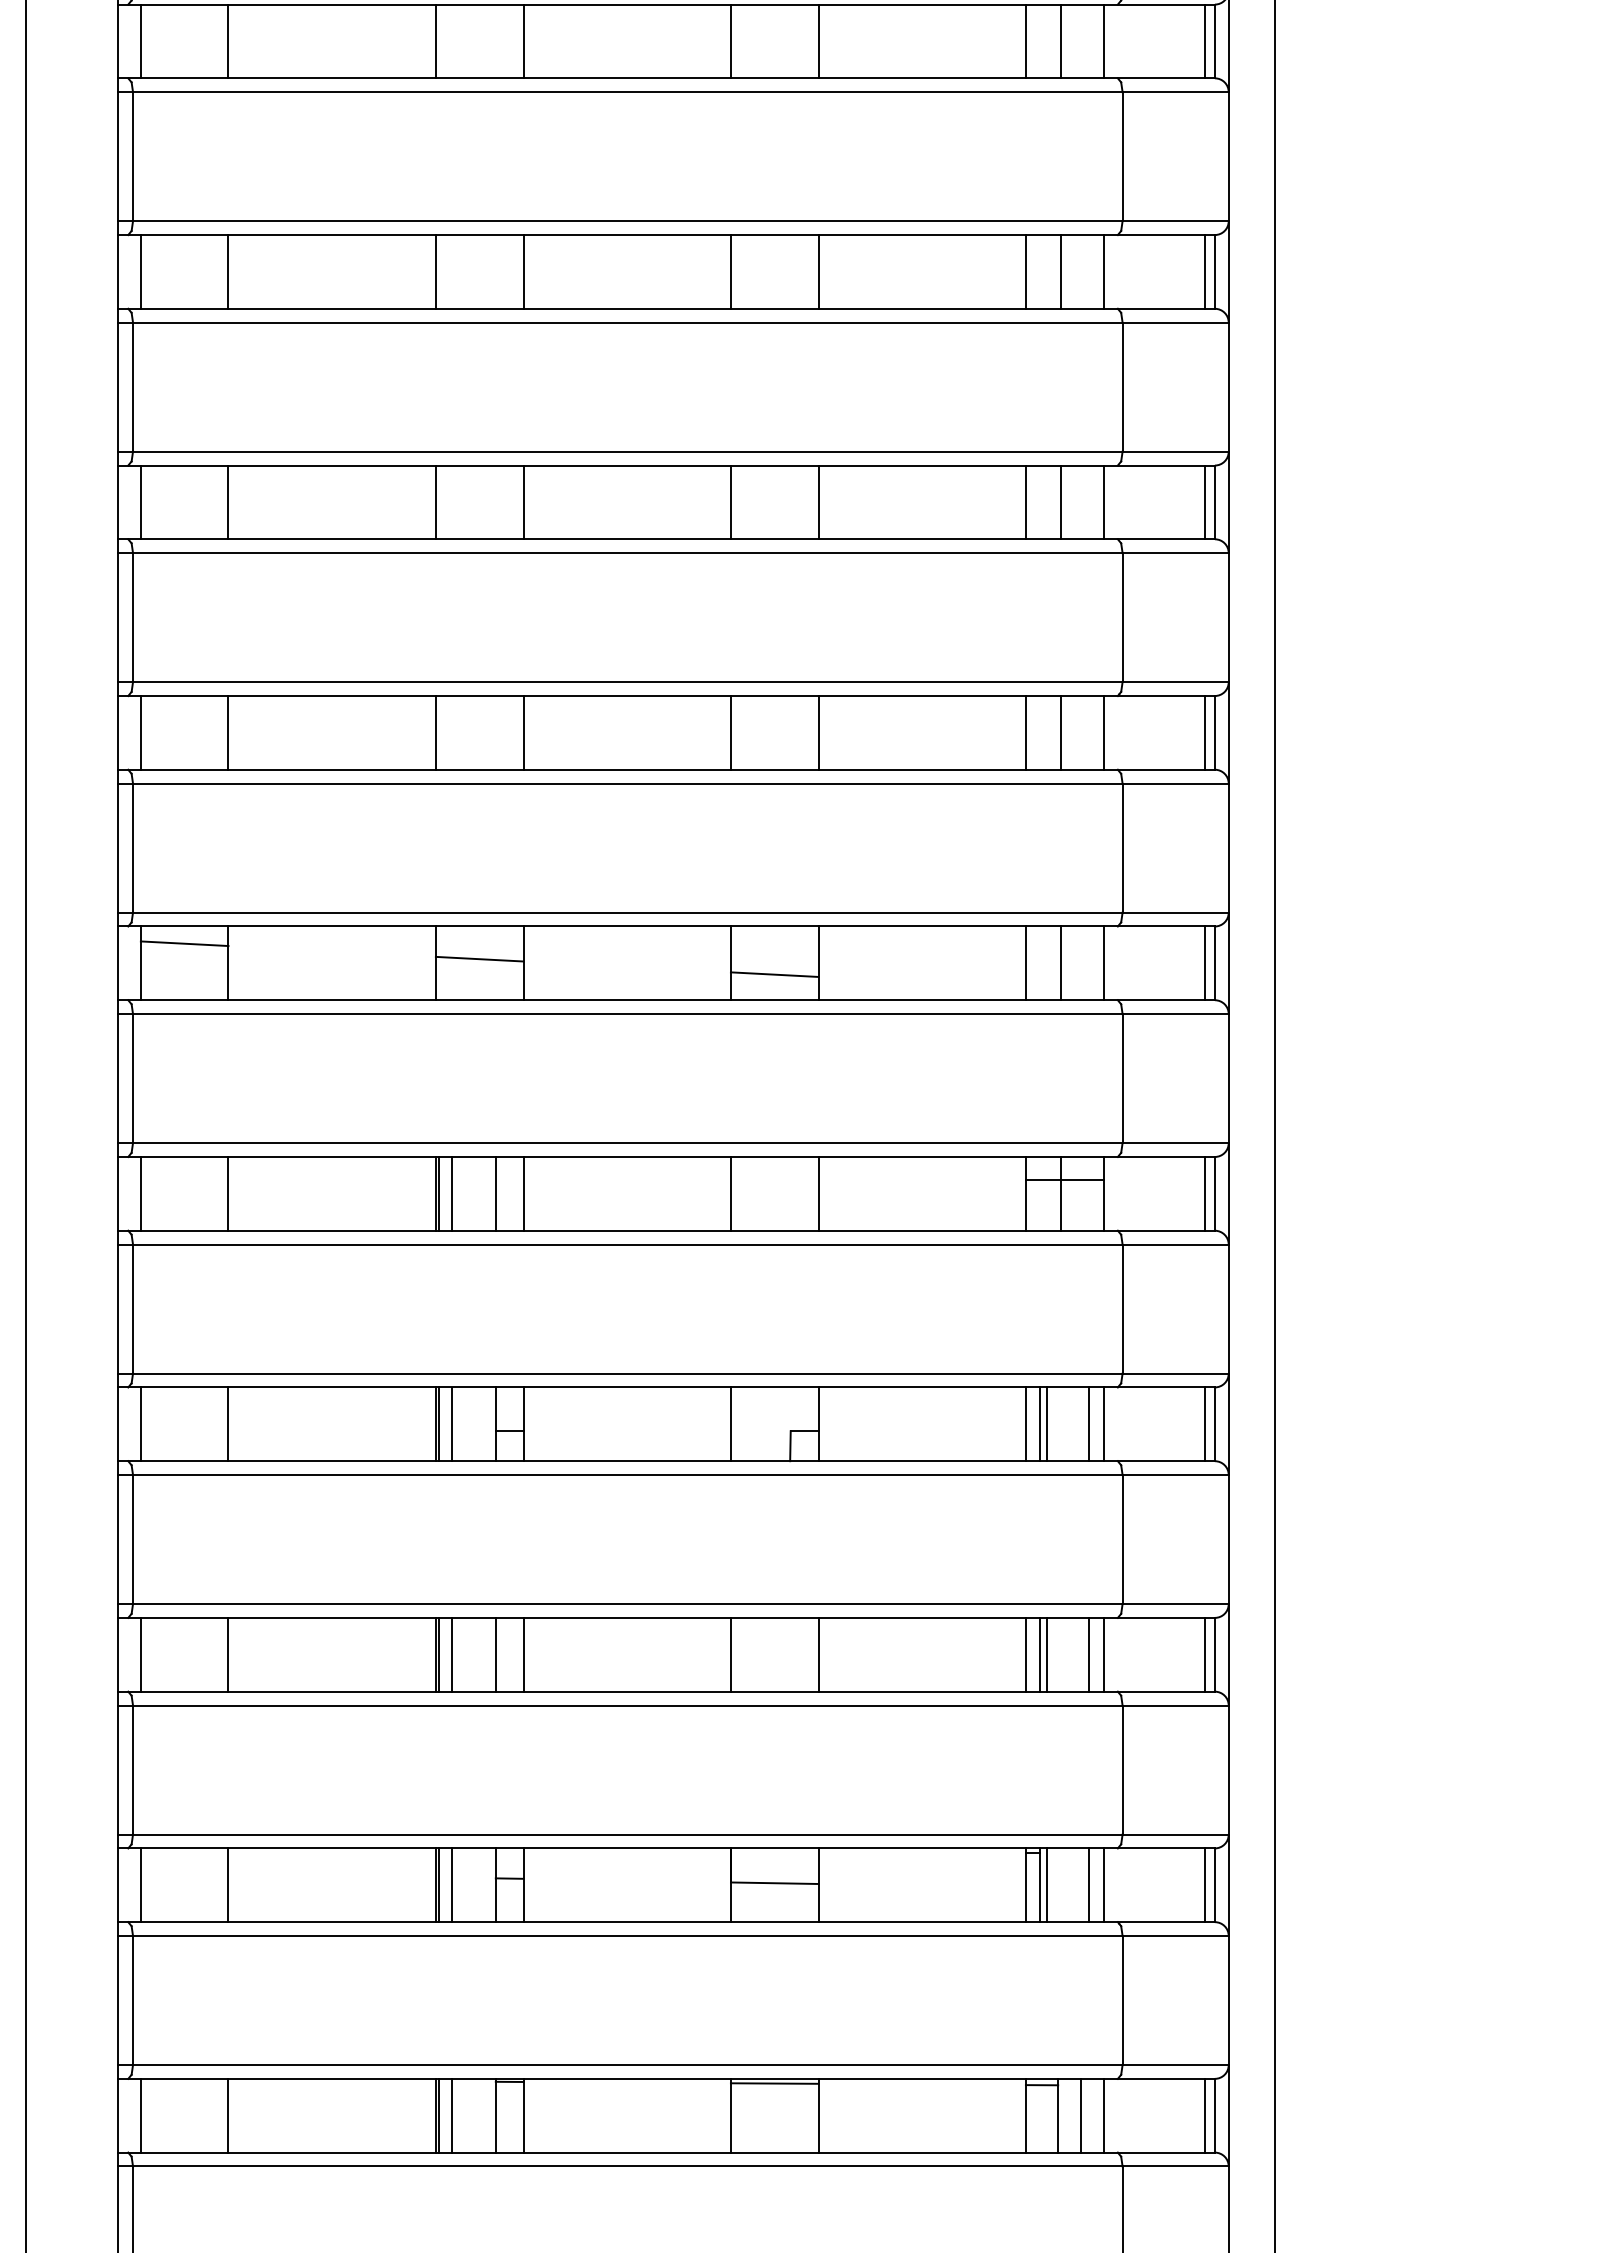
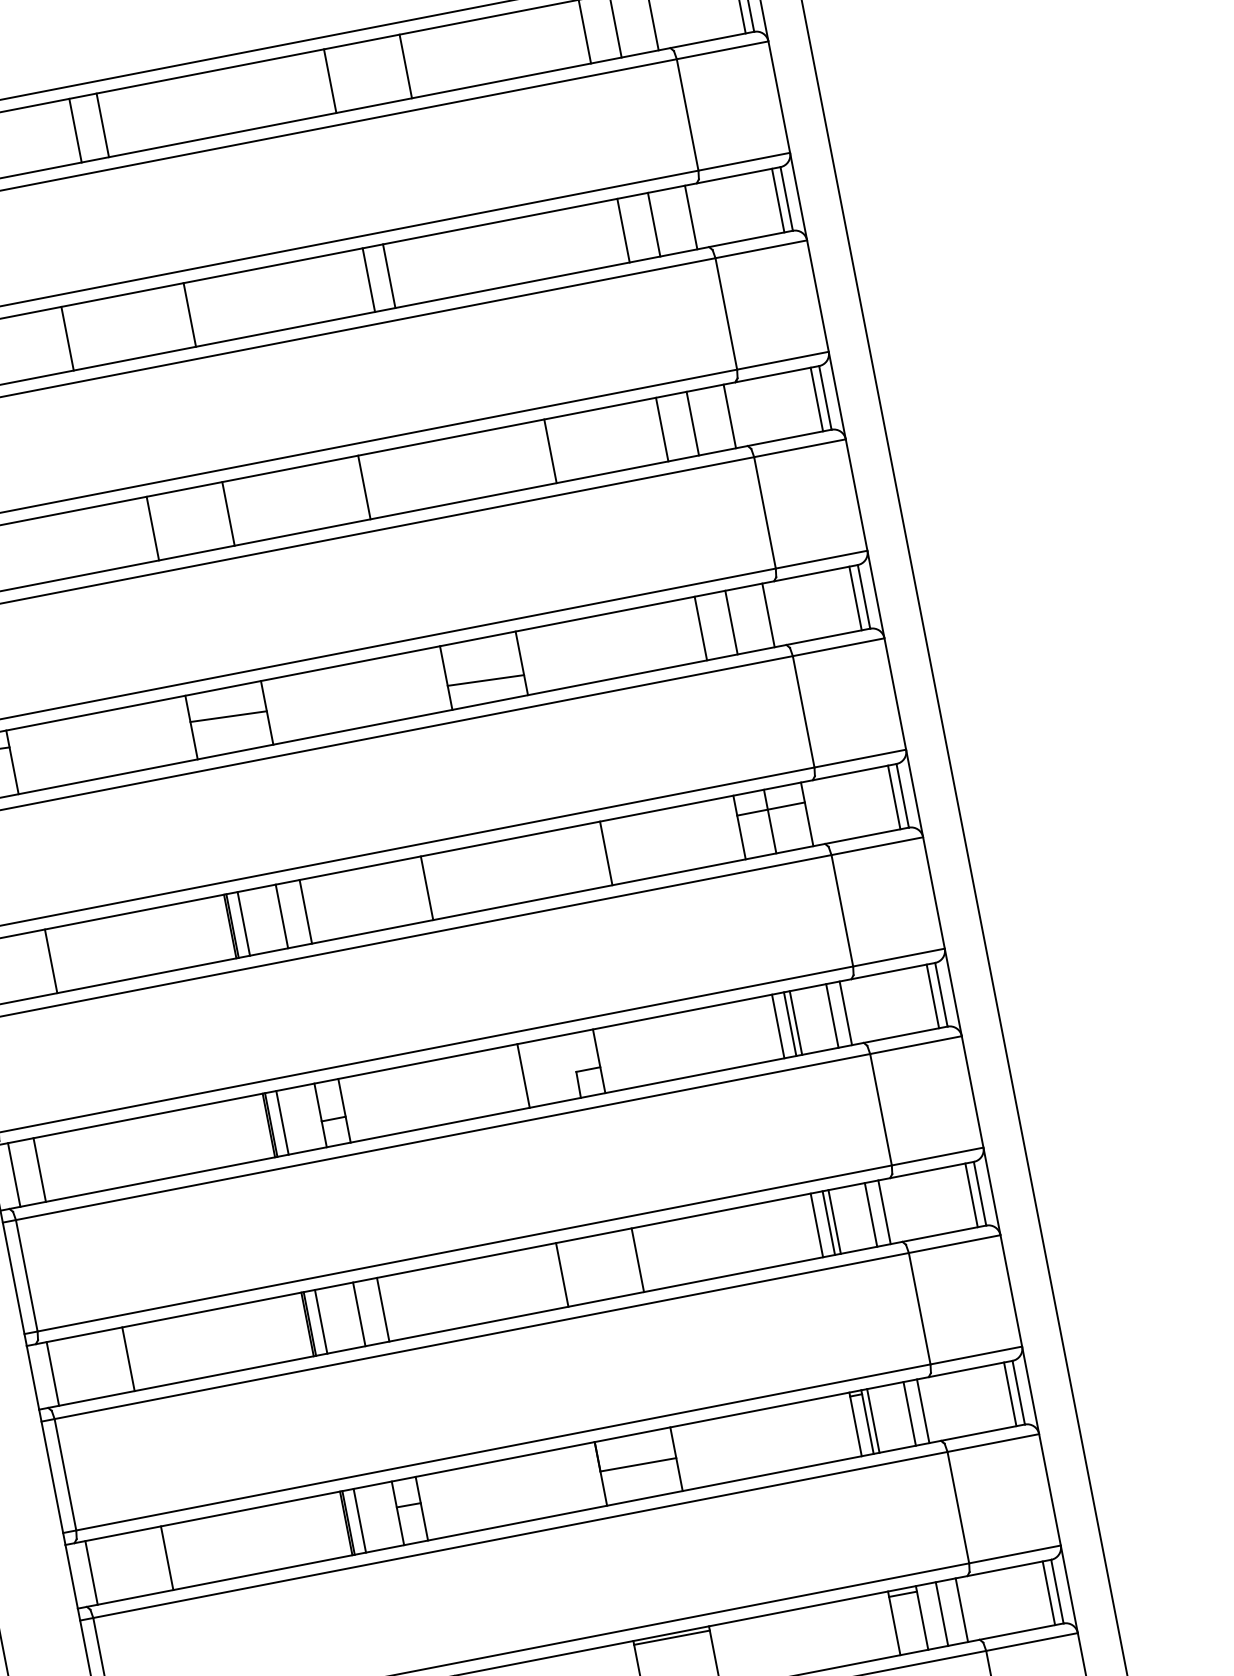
line: (523, 271) -> (102, 125), moved
line: (435, 502) -> (67, 338), moved
line: (818, 502) -> (389, 276), moved
line: (730, 732) -> (363, 487), moved
line: (818, 732) -> (550, 451), moved
line: (730, 1193) -> (426, 888), moved
line: (818, 1193) -> (606, 853), moved
line: (228, 1424) -> (39, 1170), moved

